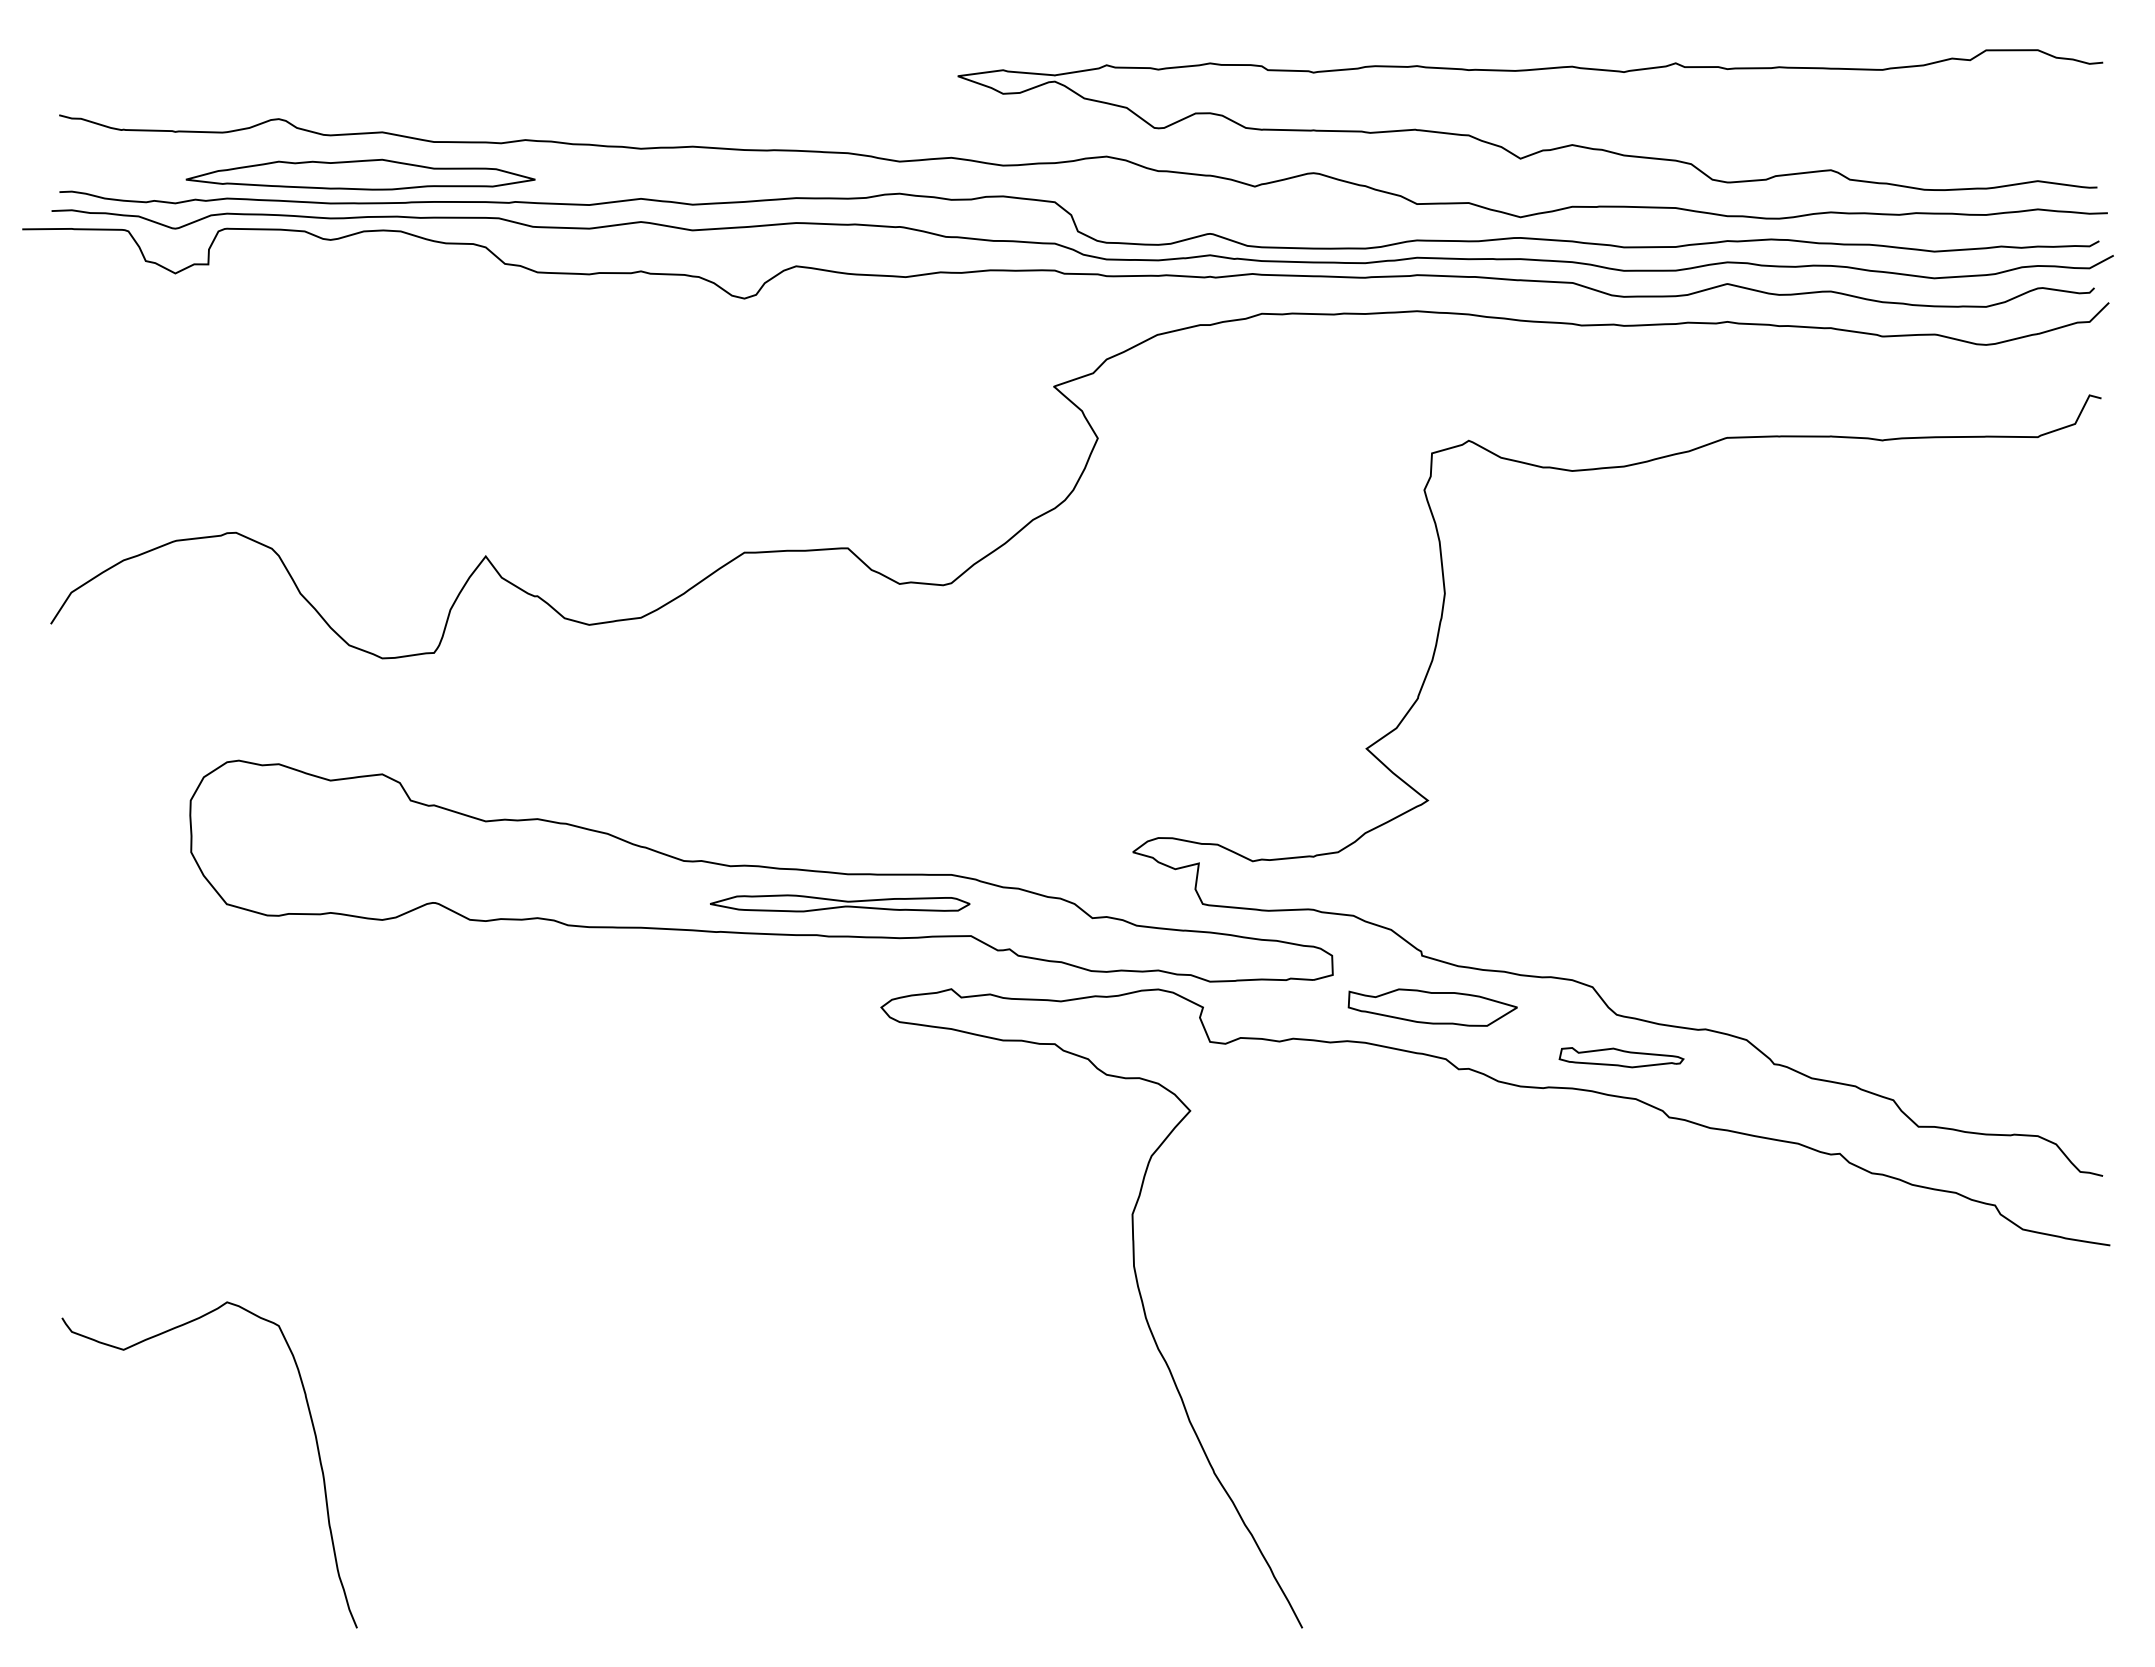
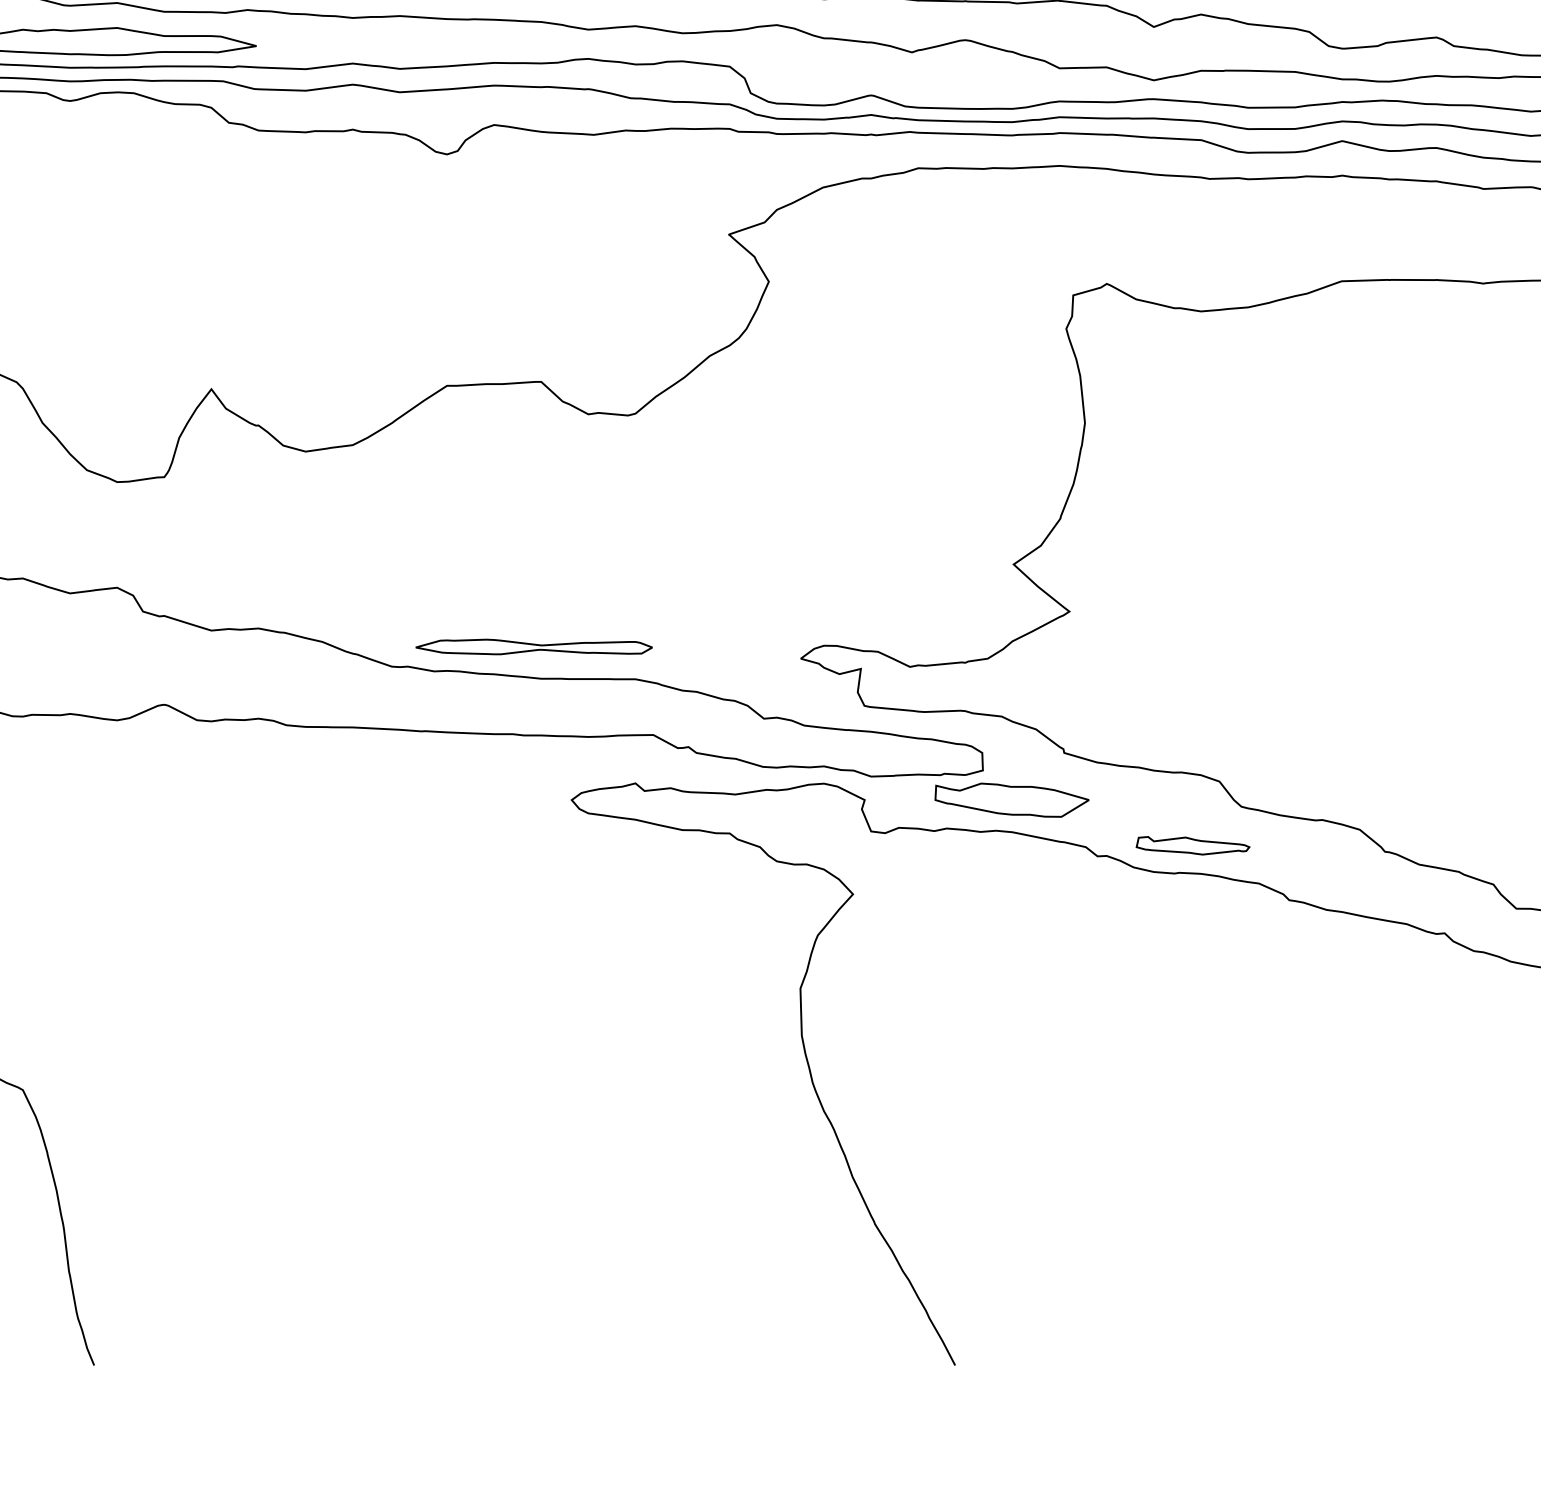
part: (840, 903) -> (534, 647), moved
part: (1432, 1007) -> (1011, 800), moved
part: (1621, 1057) -> (1193, 845), moved

